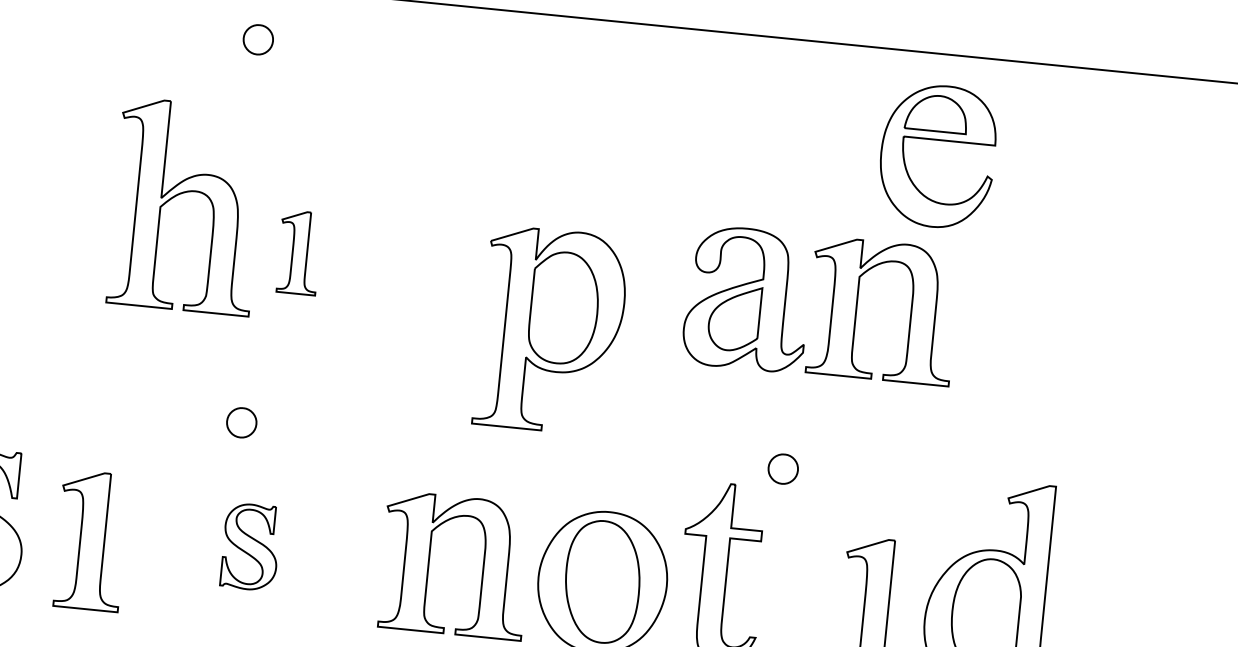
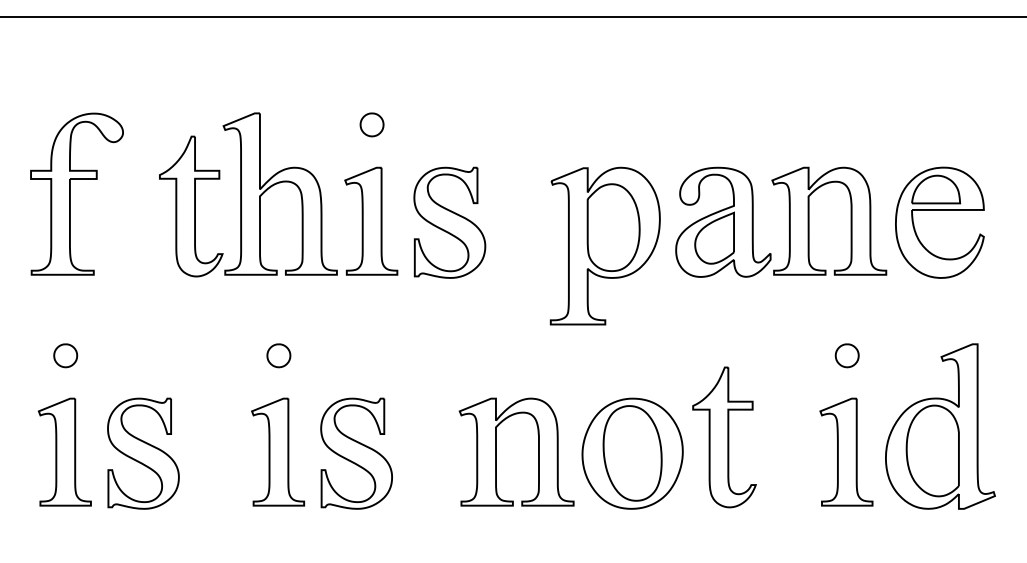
part: (257, 39) -> (371, 124), moved
part: (938, 140) -> (939, 210), moved
part: (71, 211) -> (191, 206), added
part: (299, 251) -> (371, 220), size x1.67
part: (398, 264) -> (449, 222), added
part: (550, 329) -> (604, 245), moved
part: (241, 422) -> (278, 355), moved
part: (782, 468) -> (846, 355), moved
part: (90, 539) -> (277, 451), moved
part: (250, 546) -> (356, 453), size x1.67

